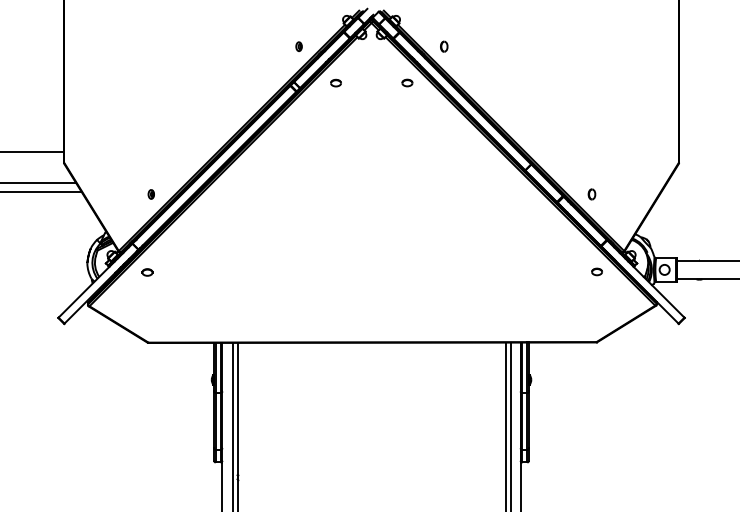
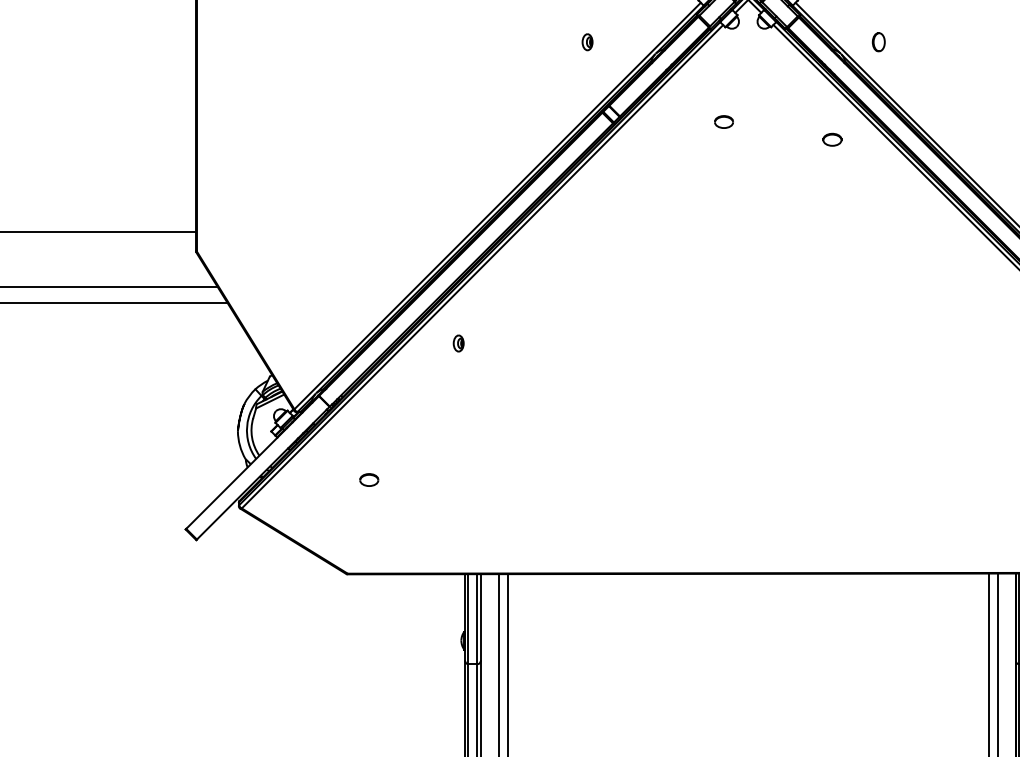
part: (298, 46) -> (586, 41), moved
part: (335, 82) -> (723, 120), moved
part: (407, 82) -> (832, 138), moved
part: (150, 194) -> (457, 343), moved
part: (147, 272) -> (369, 480), moved

